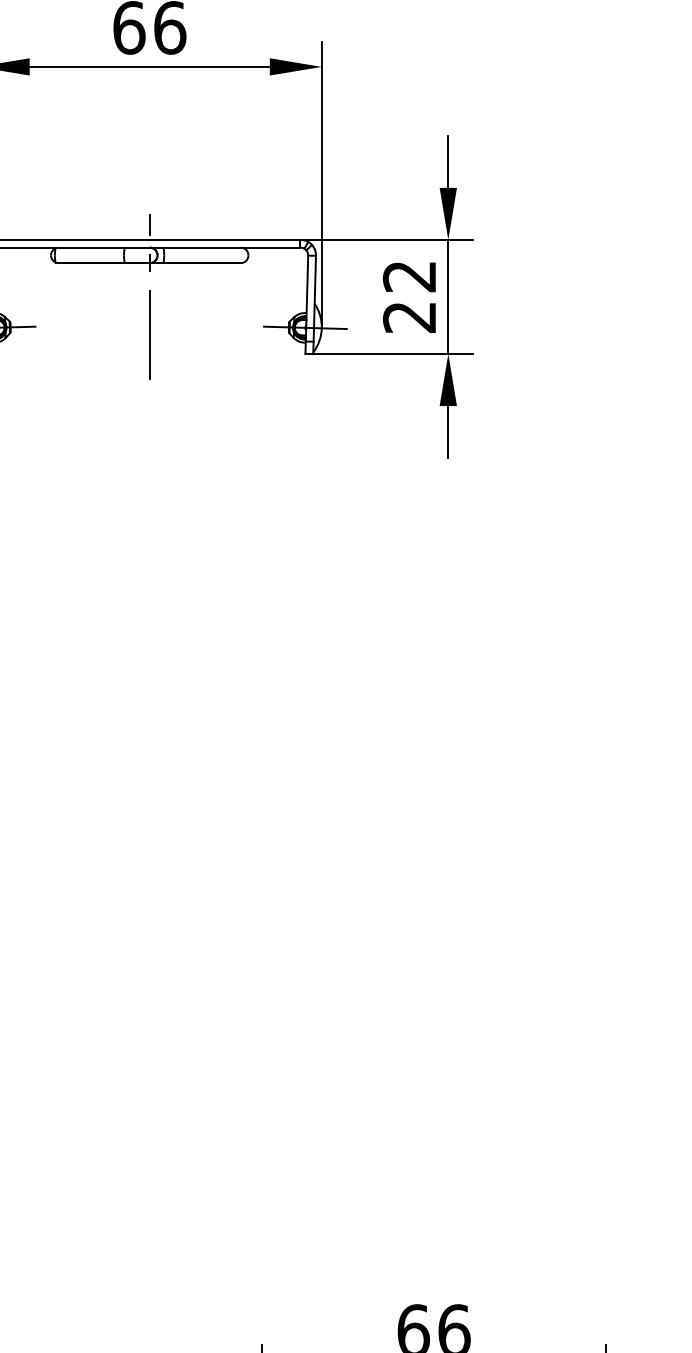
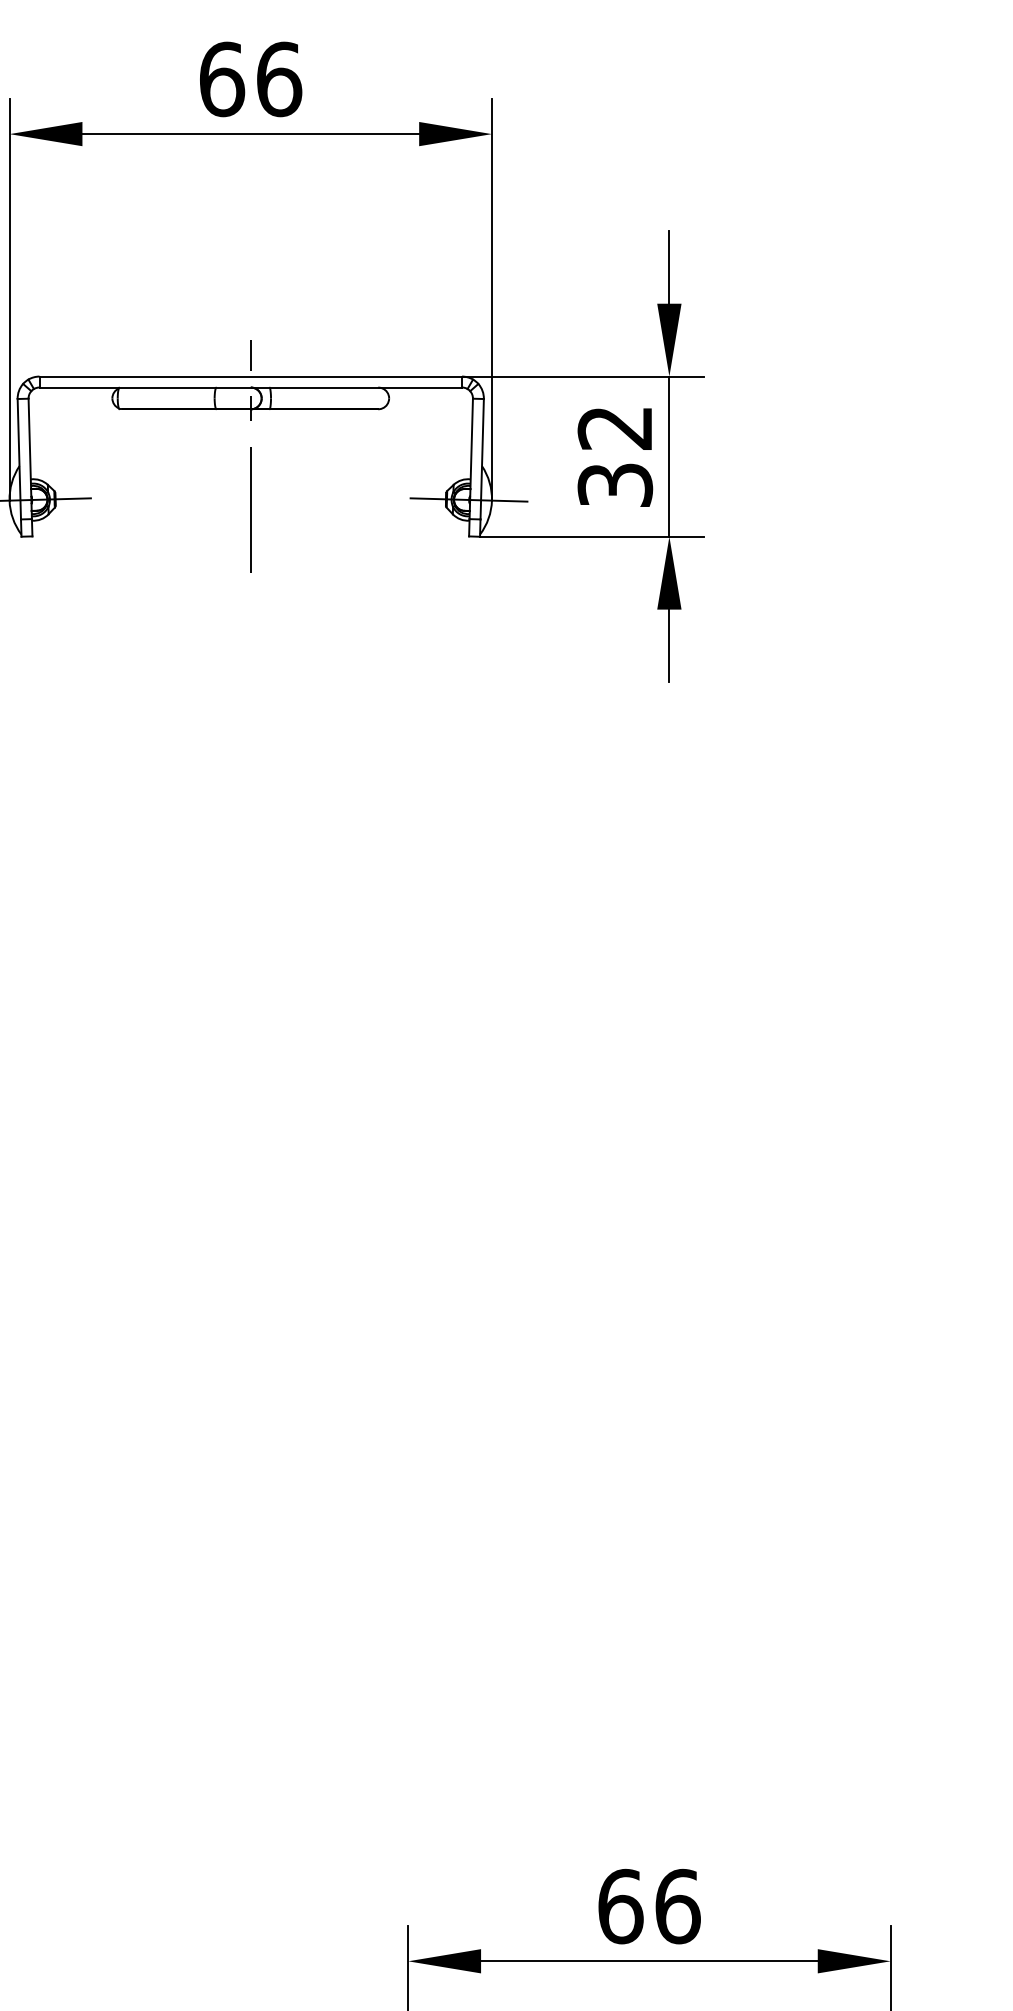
text: (409, 317) -> (615, 485), 22 -> 32

